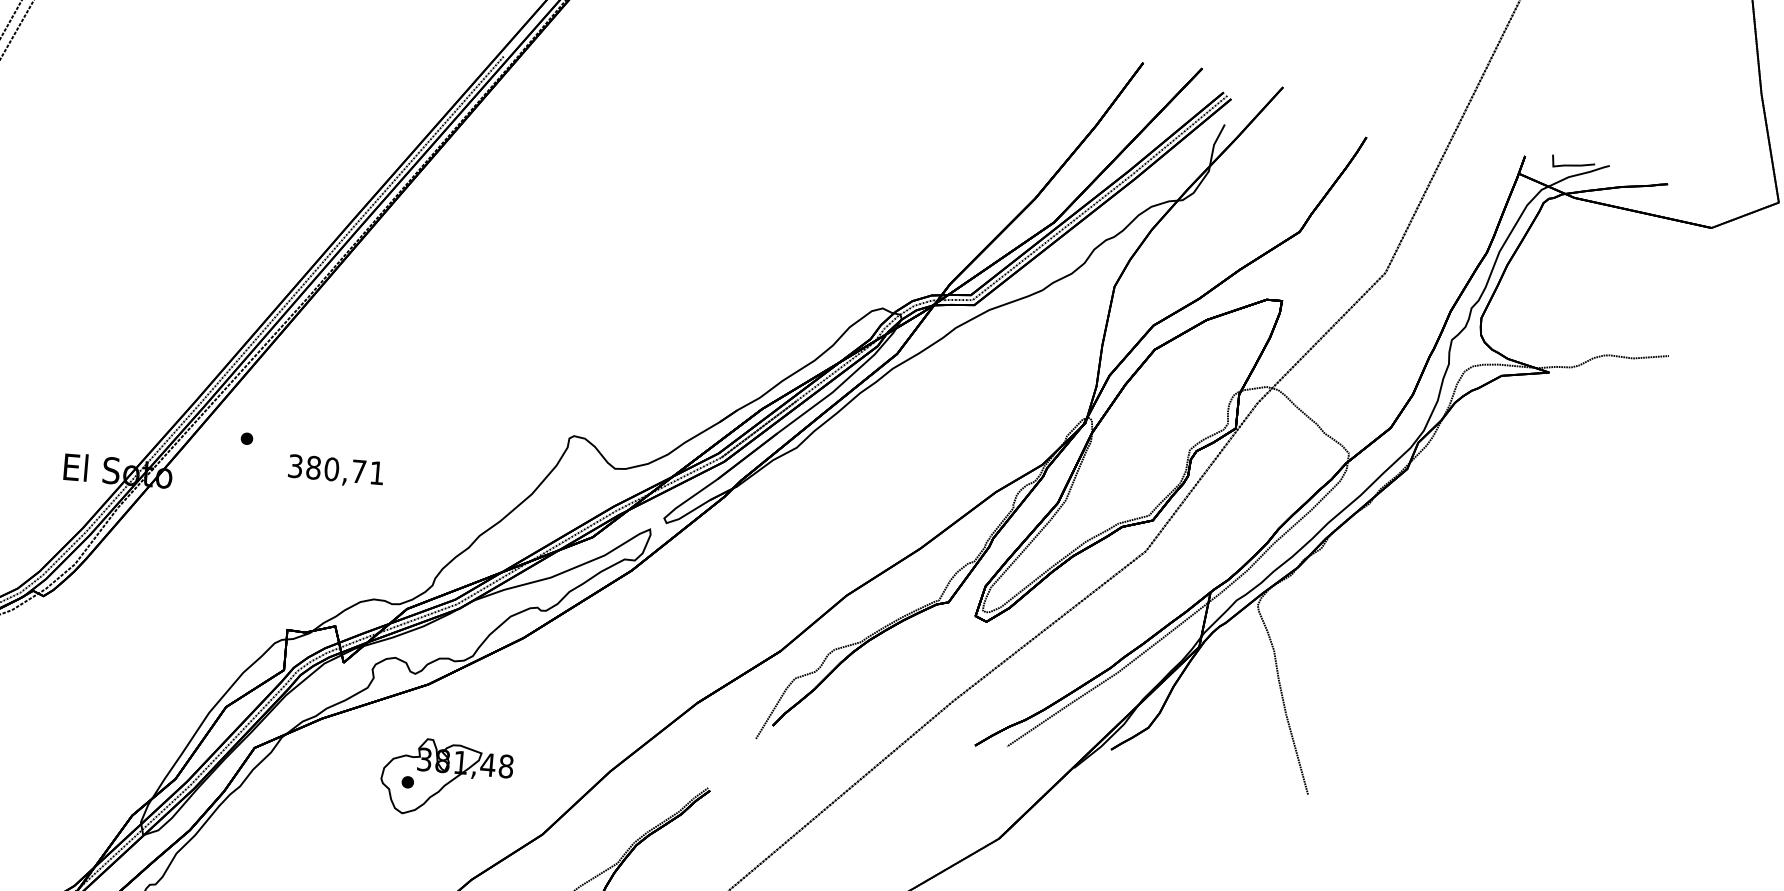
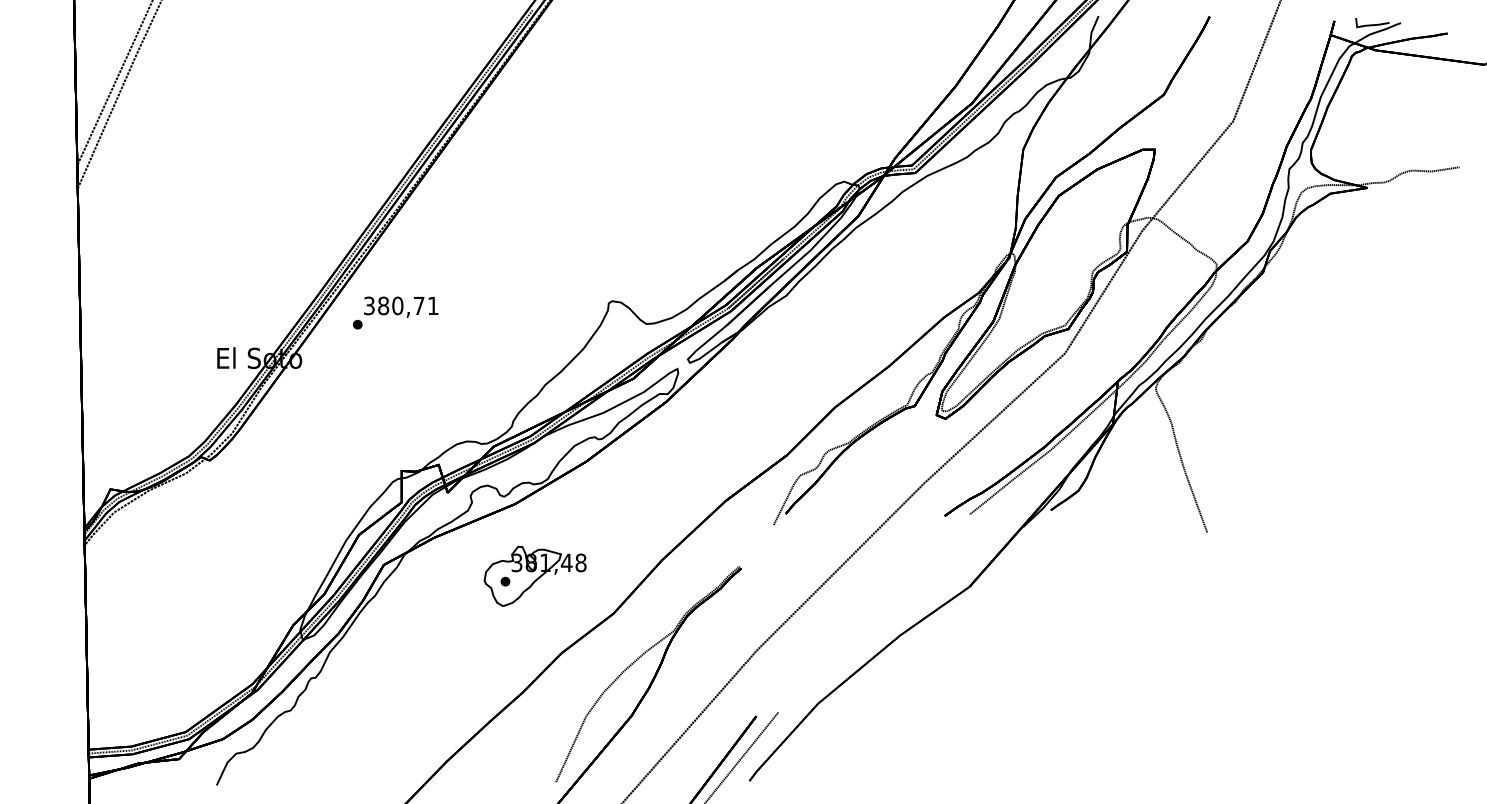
text: (336, 470) -> (401, 306), moved

